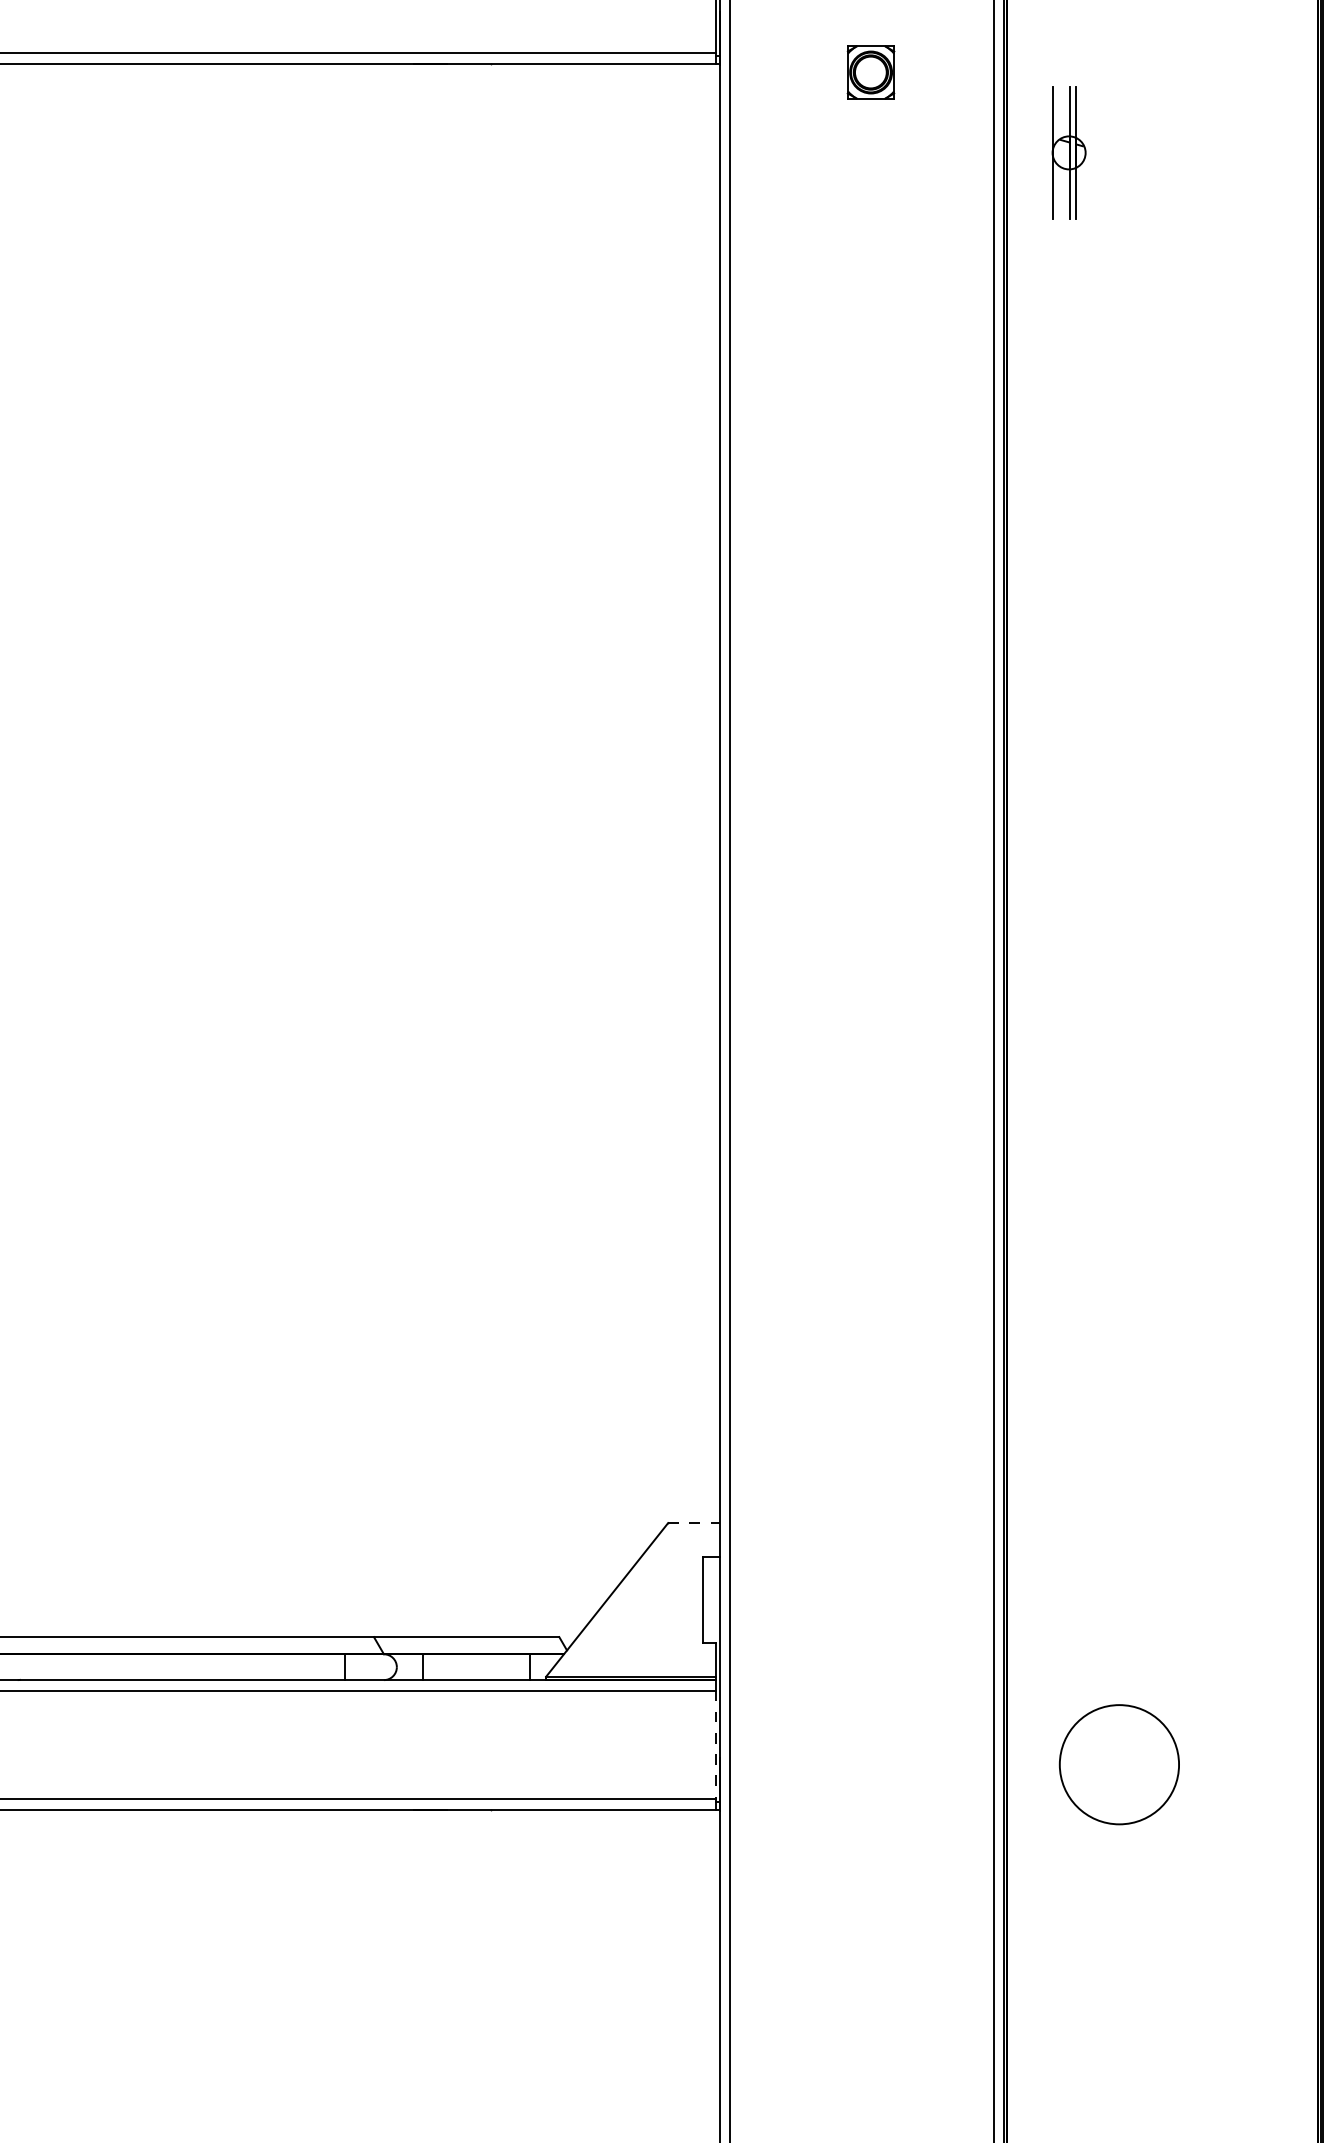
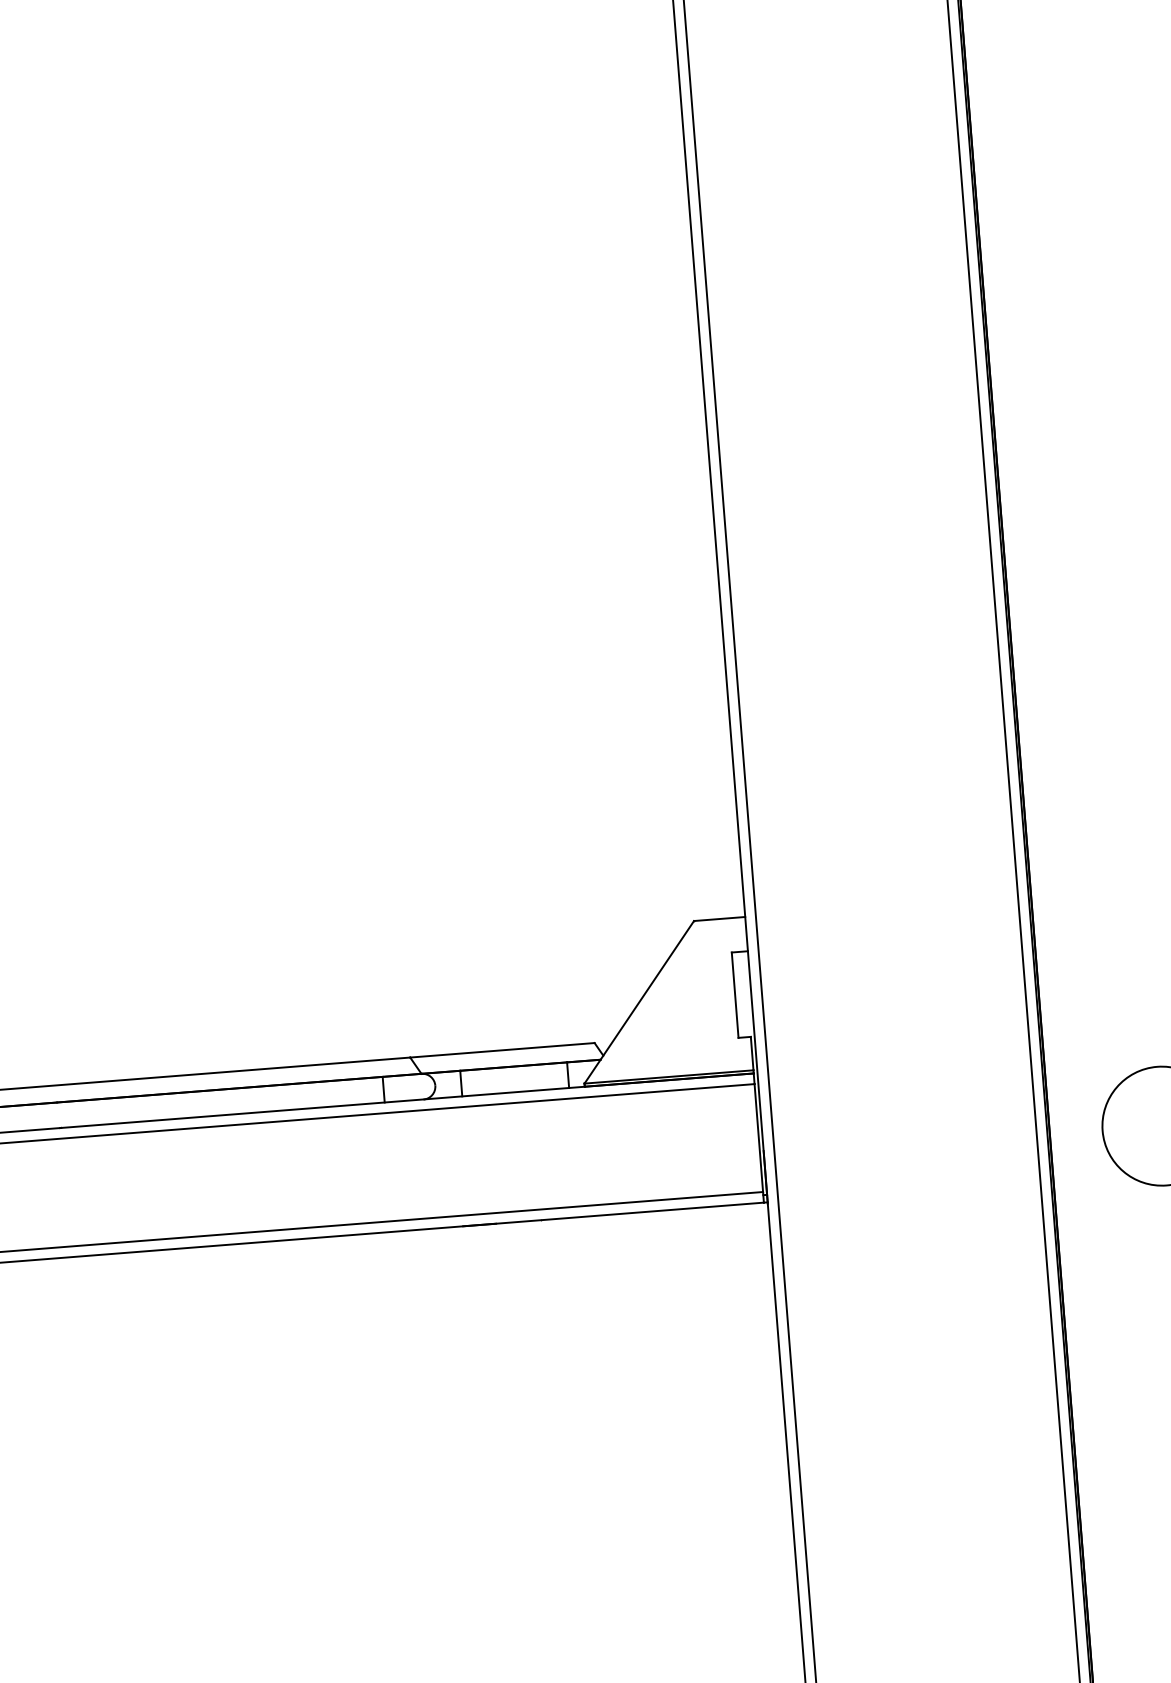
line: (693, 1523) -> (719, 919), dashed -> solid
line: (715, 1745) -> (758, 1138), dashed -> solid

